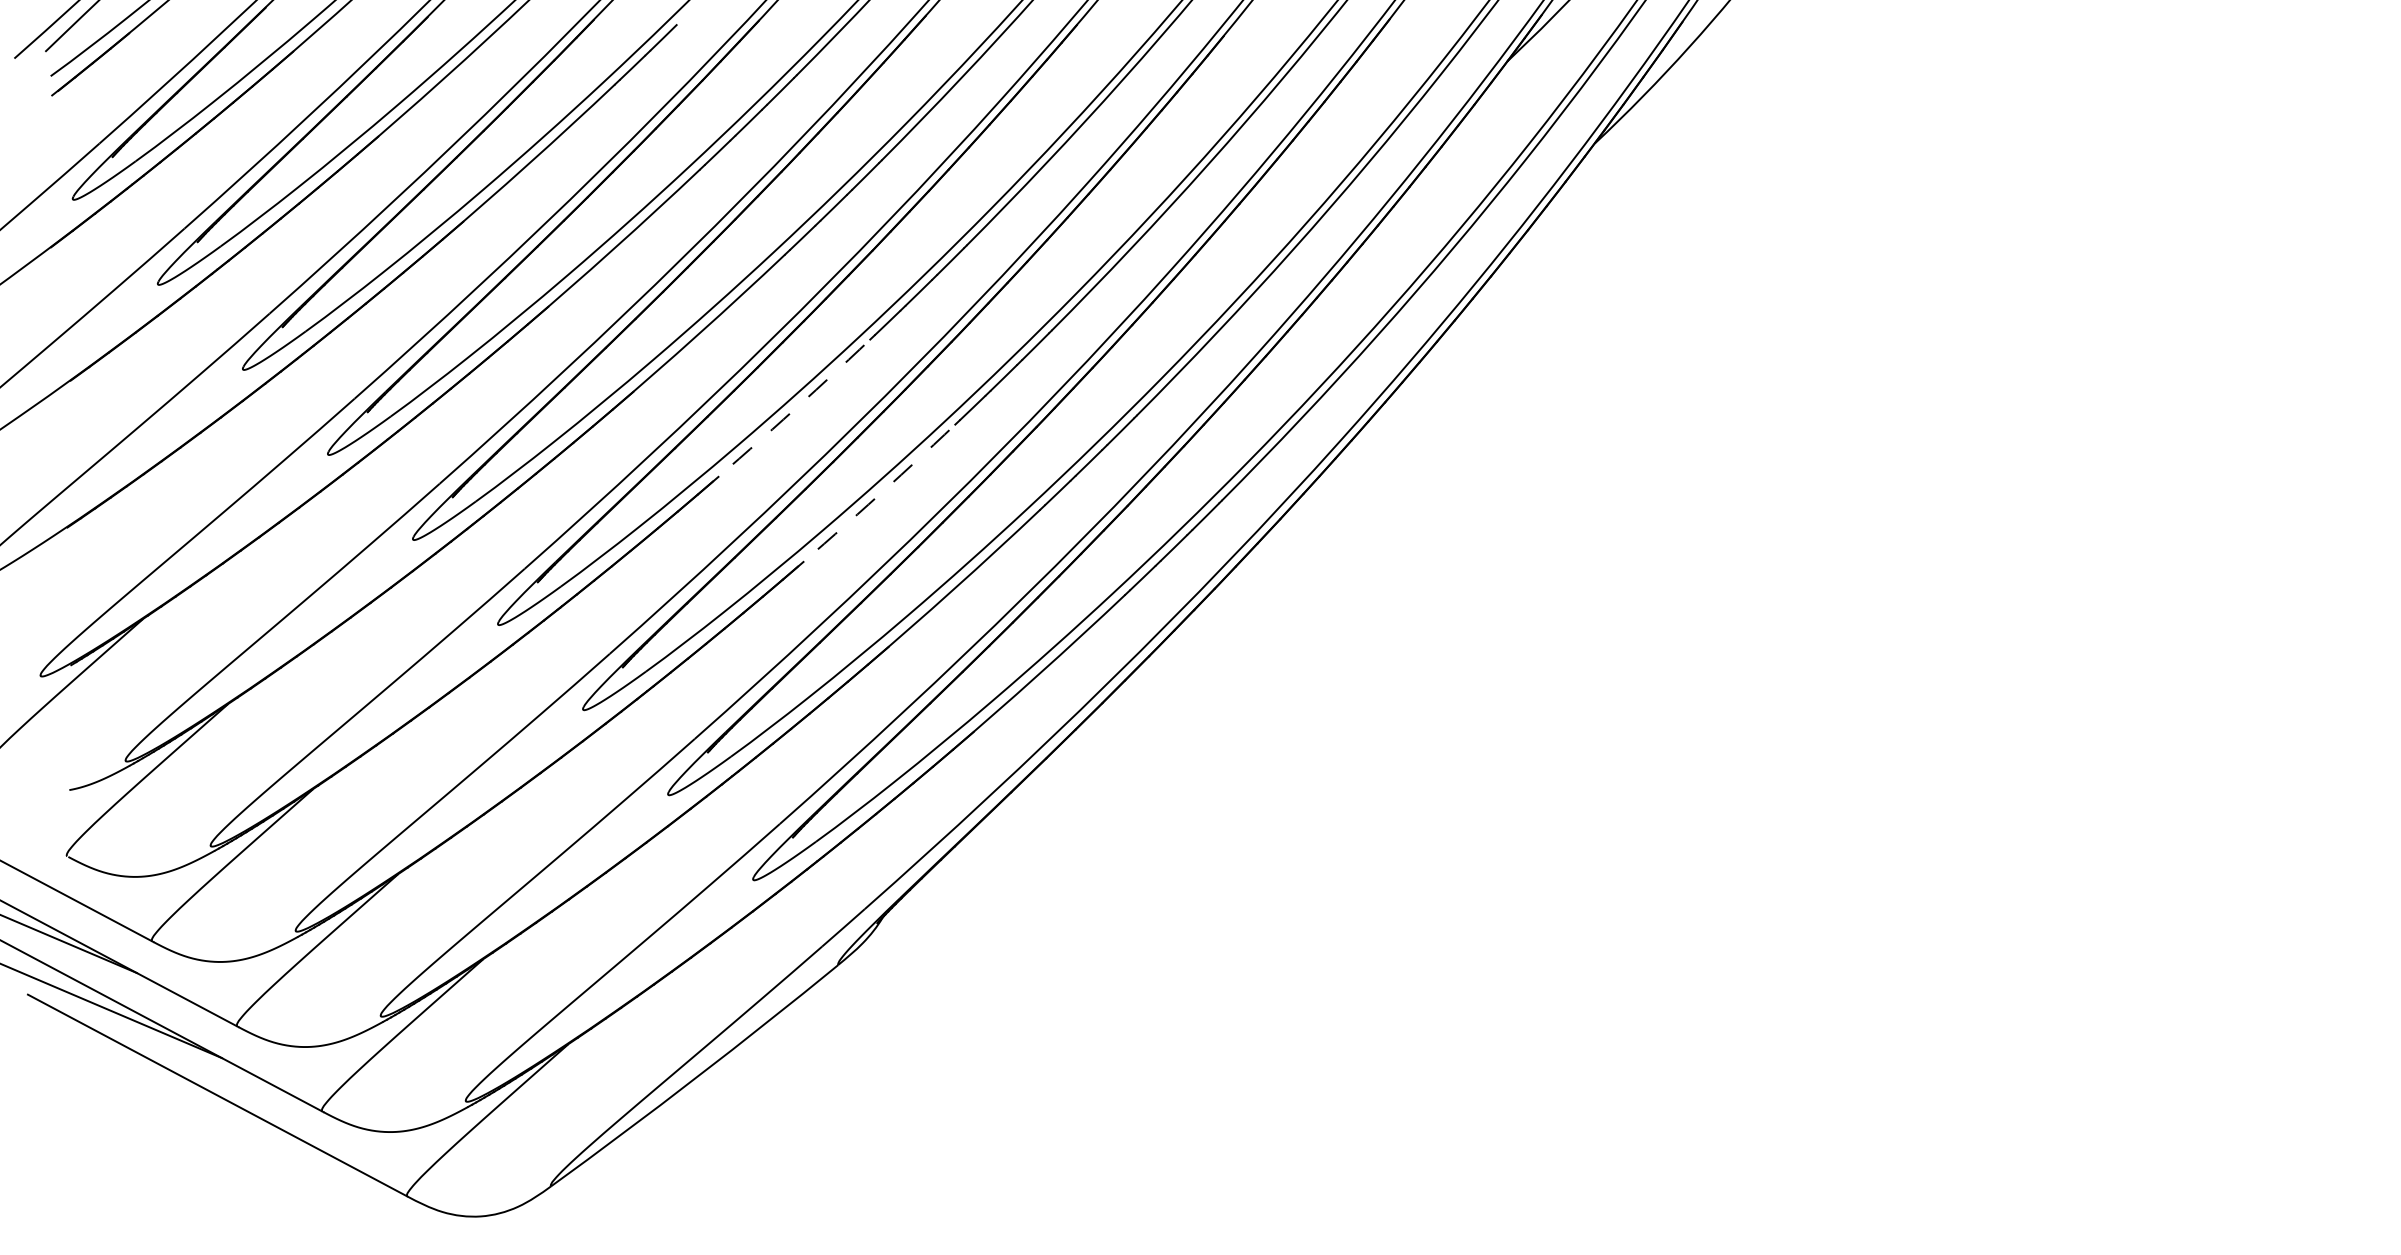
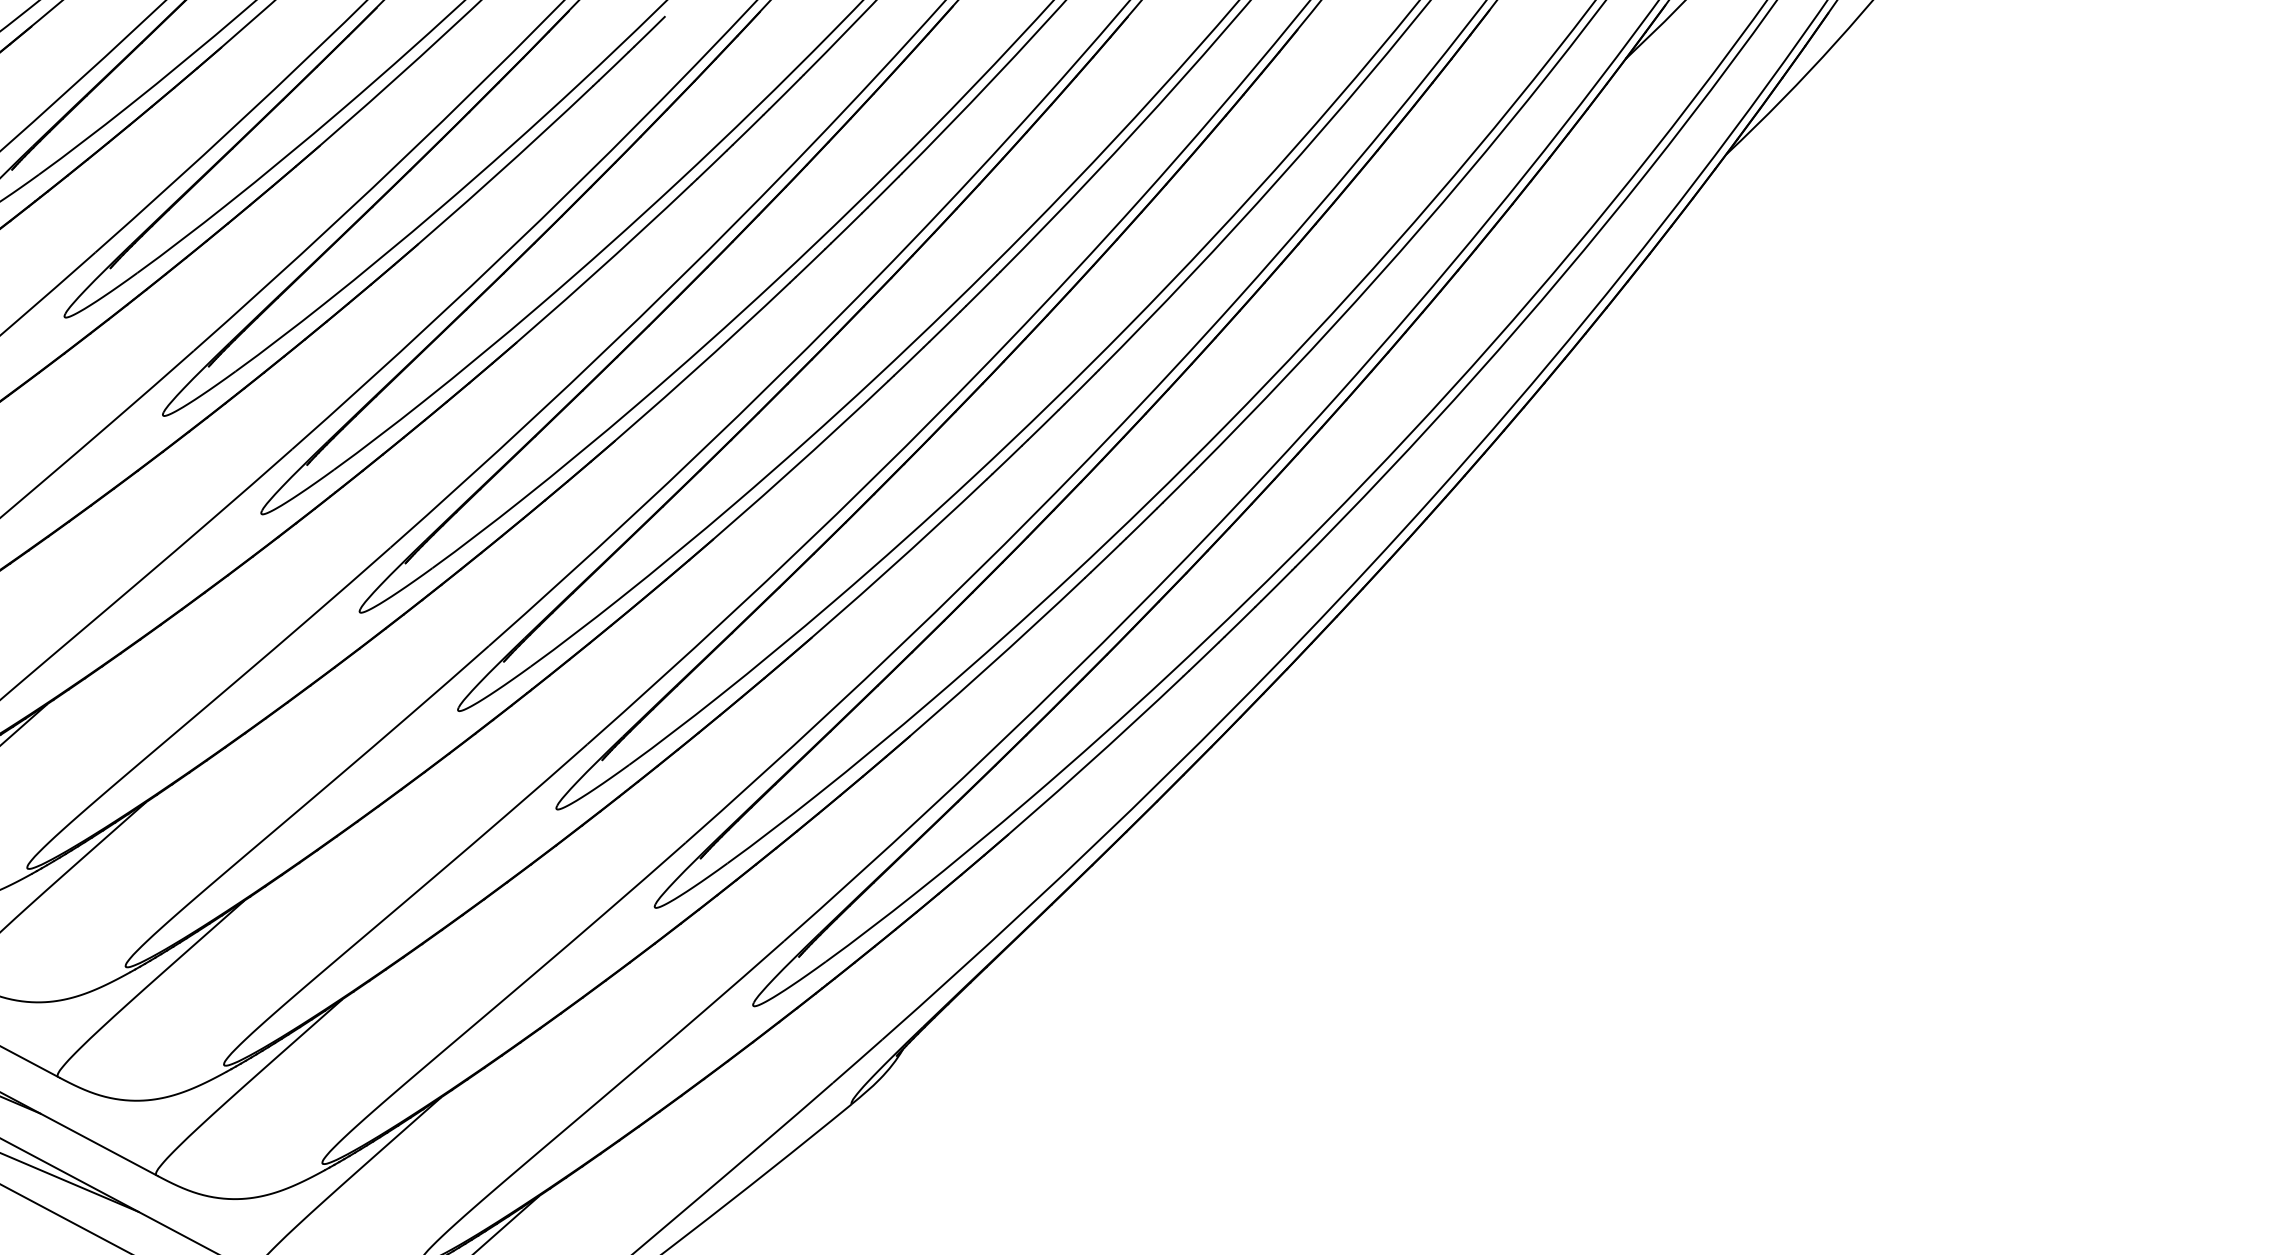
arc: (783, 419) -> (788, 473), dashed -> solid
arc: (868, 504) -> (886, 571), dashed -> solid

